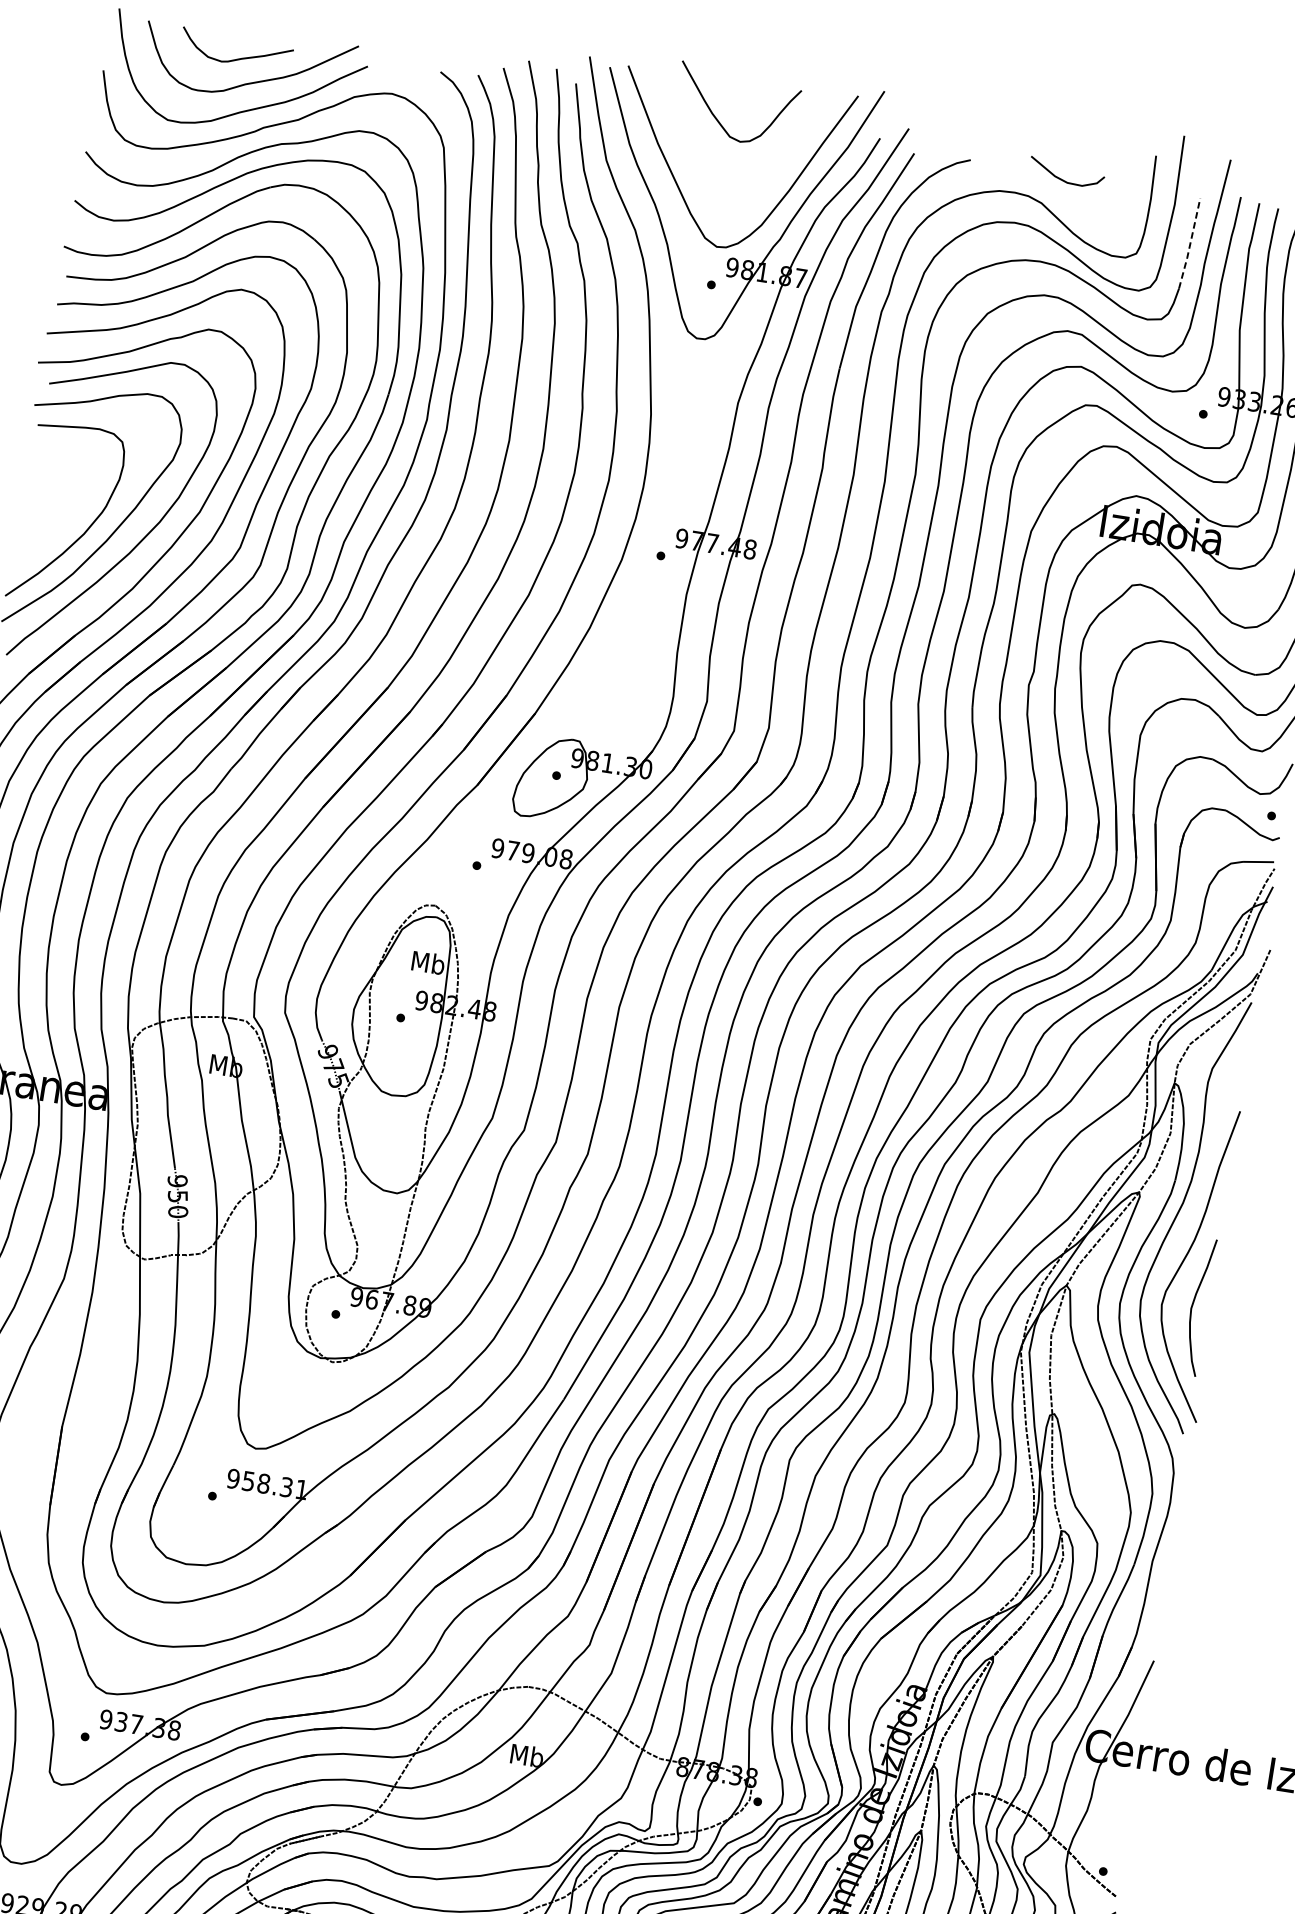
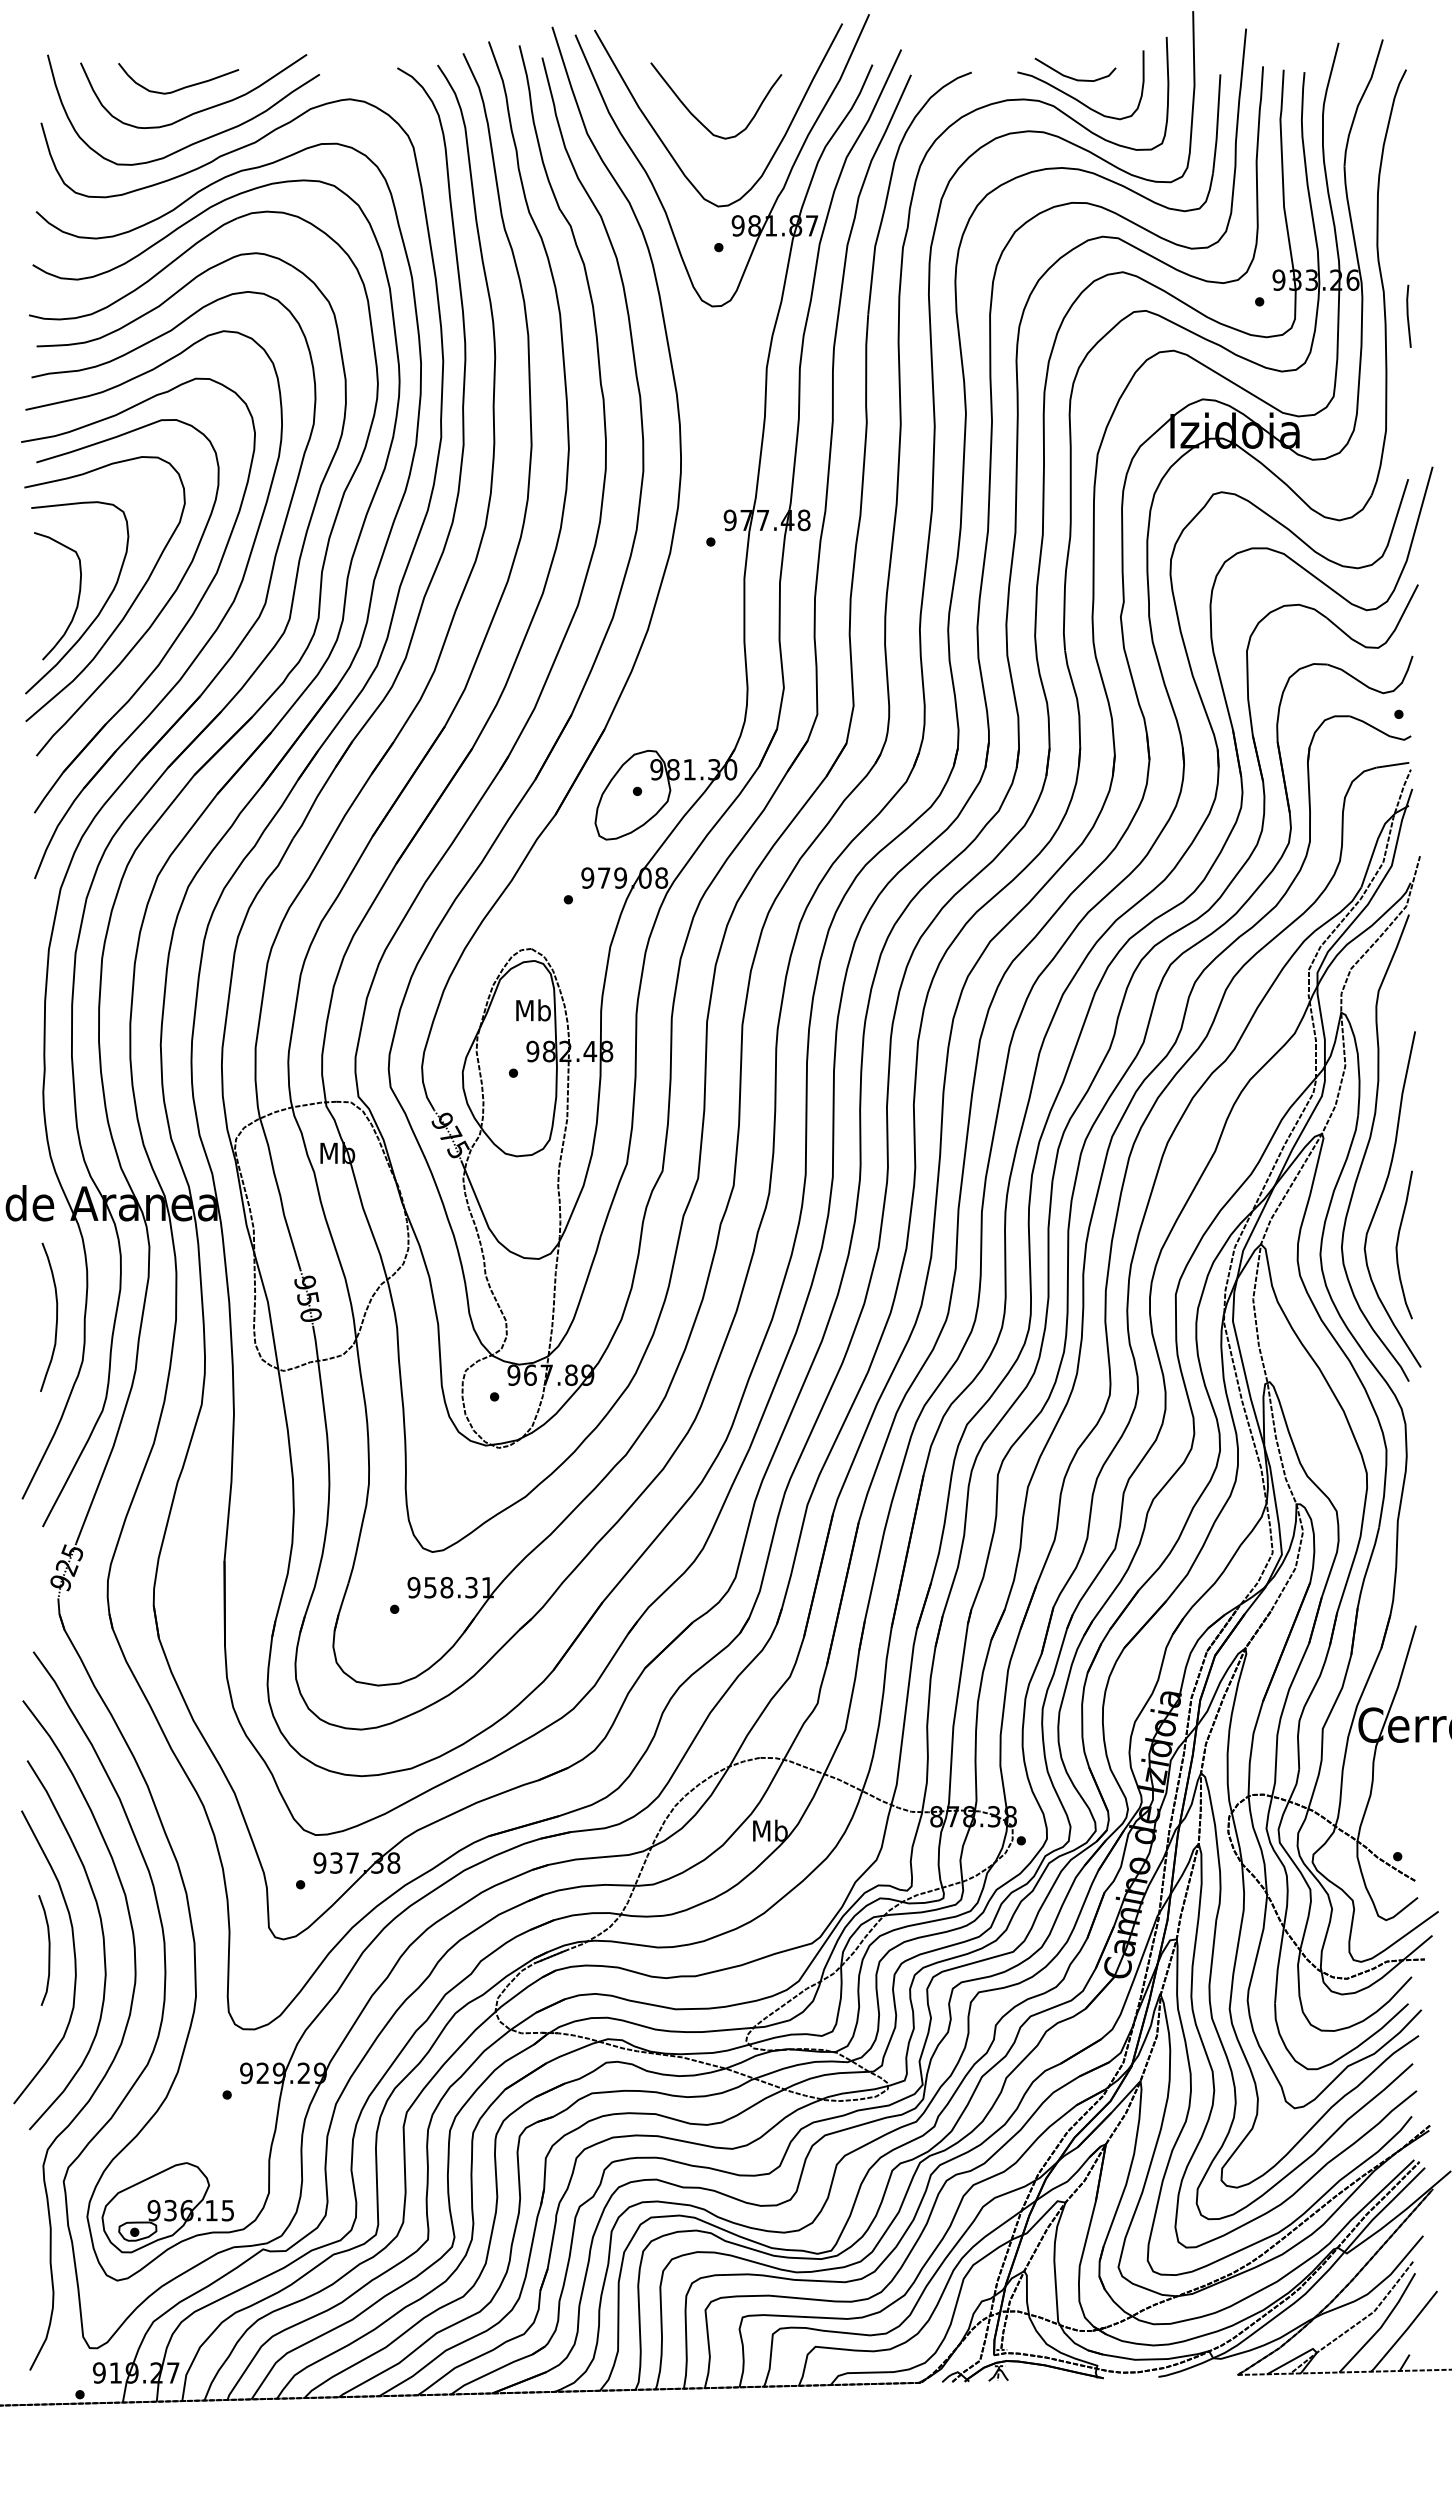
curve: (717, 119) -> (697, 118), moved
curve: (1062, 198) -> (1074, 97), added
line: (1190, 243) -> (1217, 123), dashed -> solid
curve: (67, 515) -> (77, 598), added

